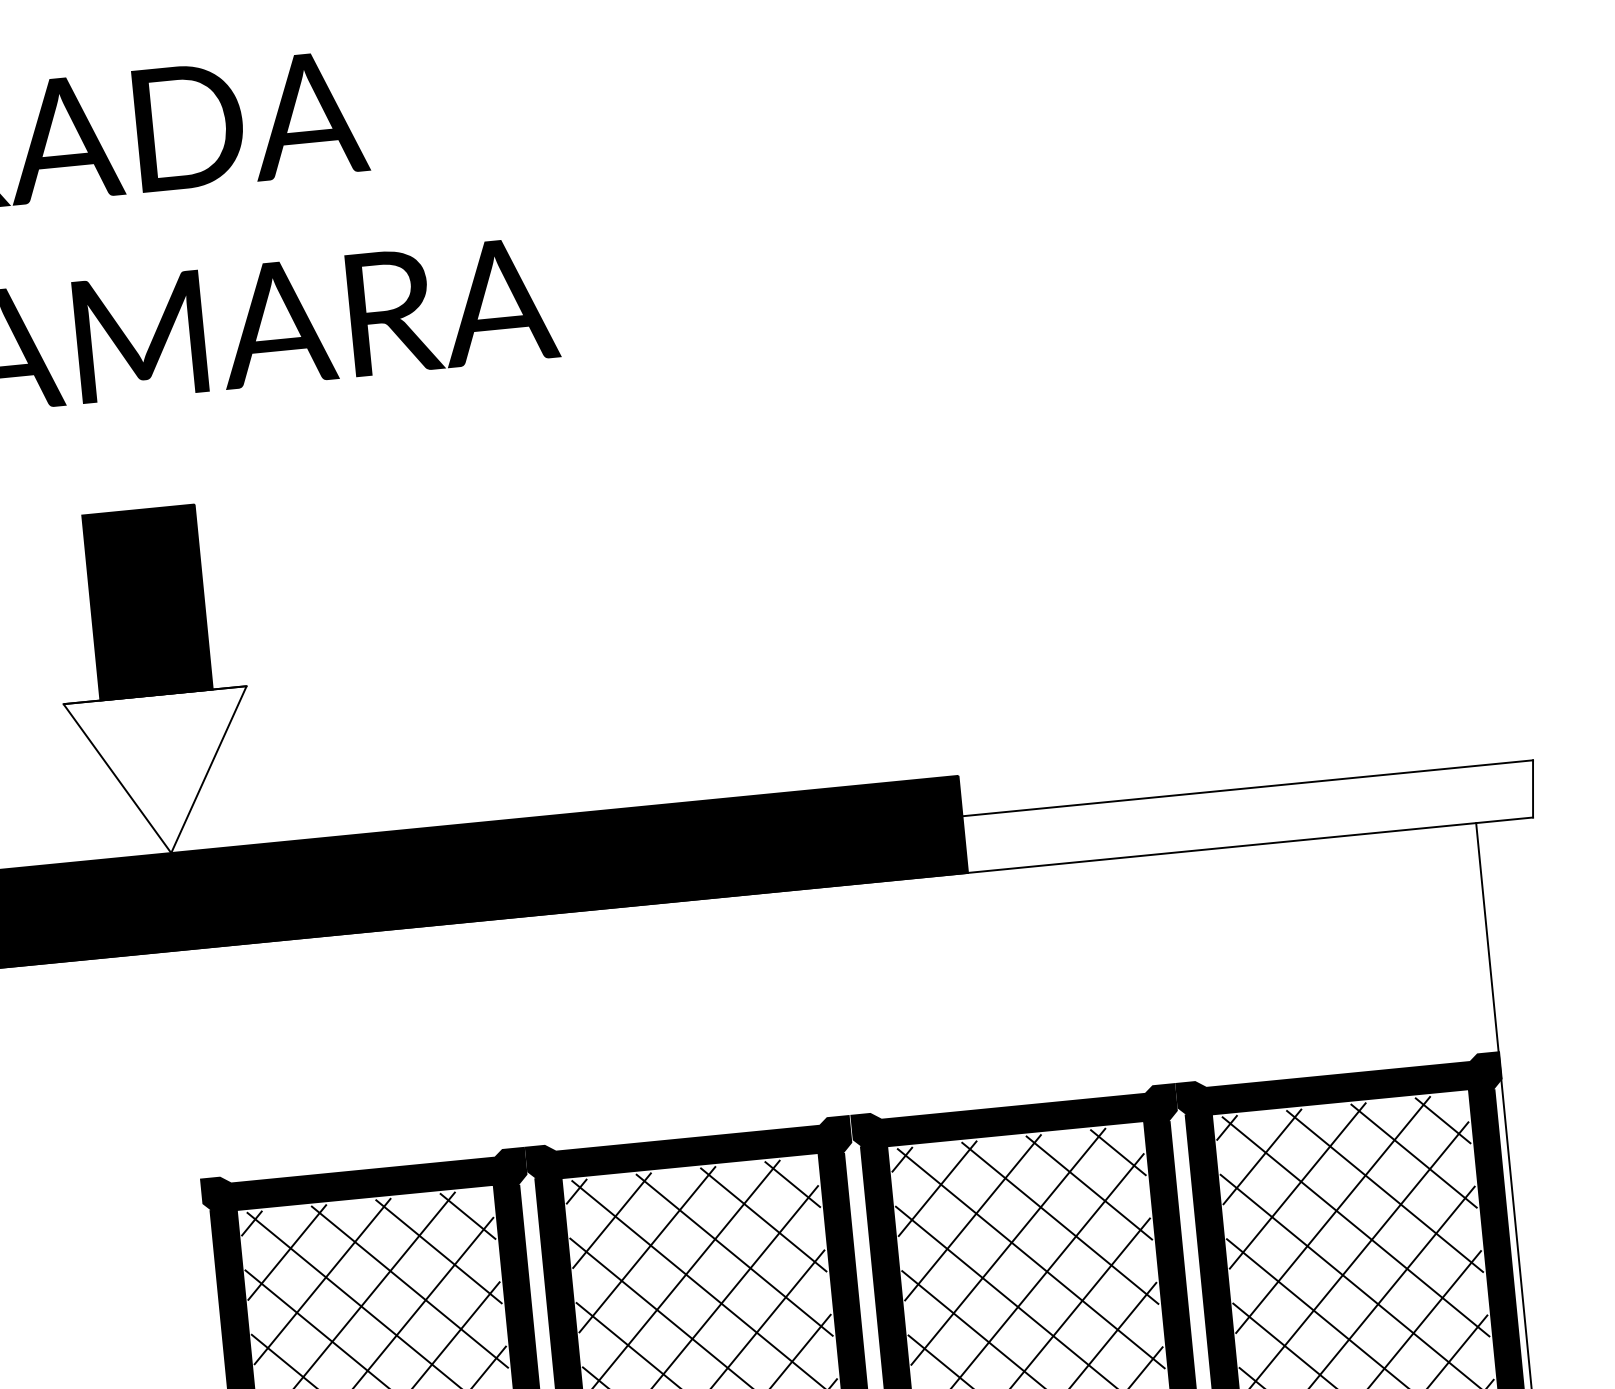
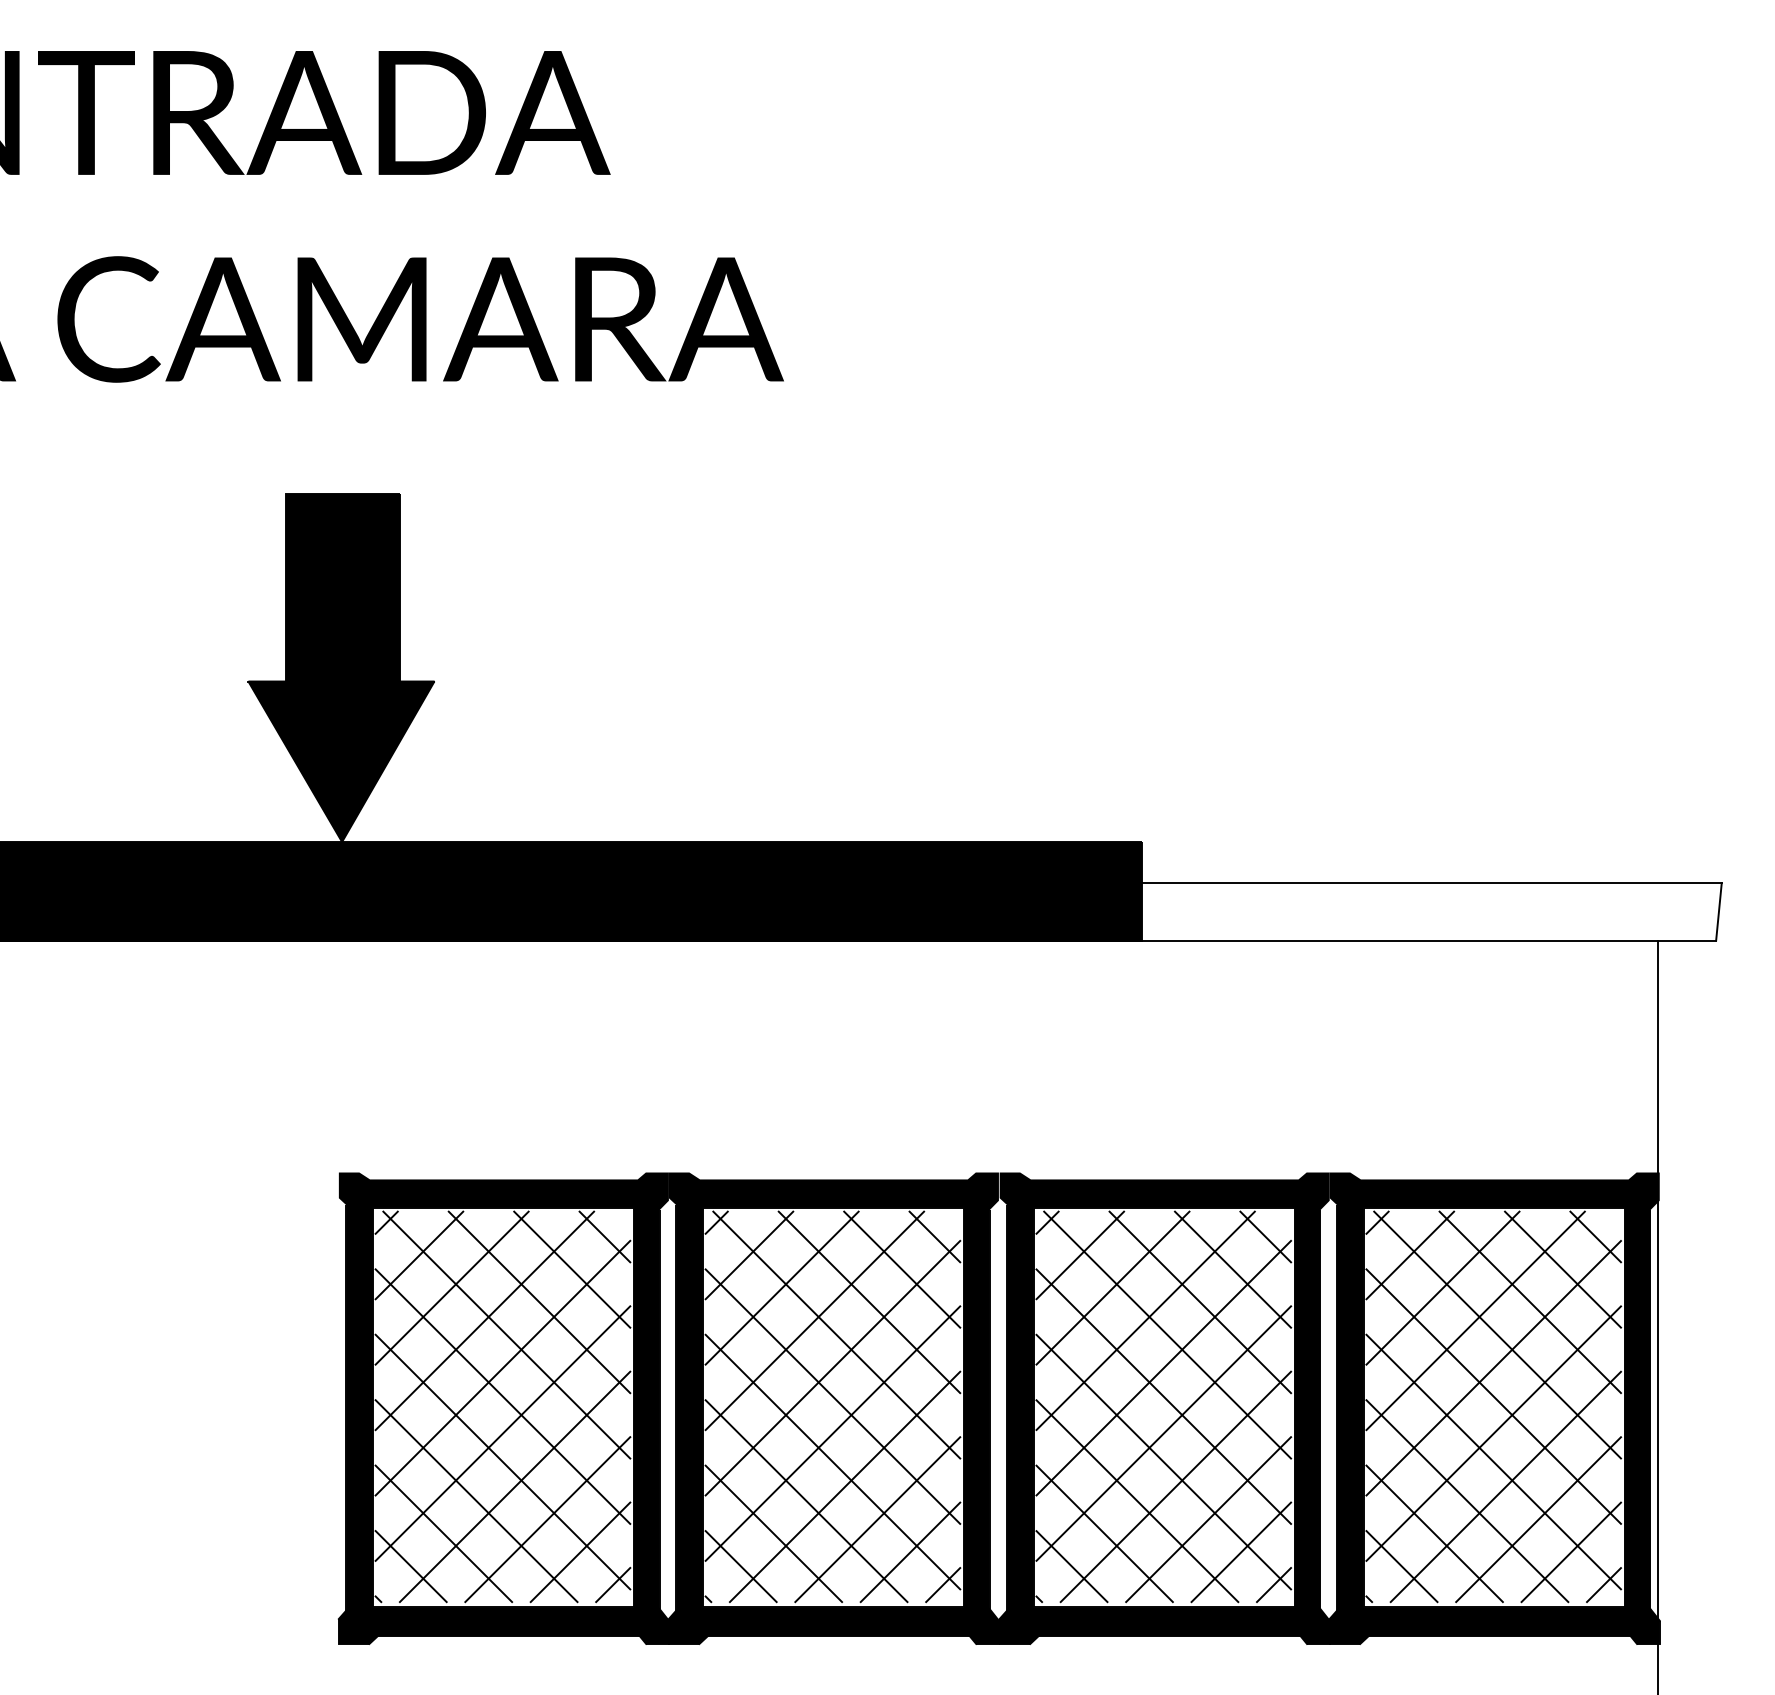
fill: (162, 773) -> (341, 761), added

